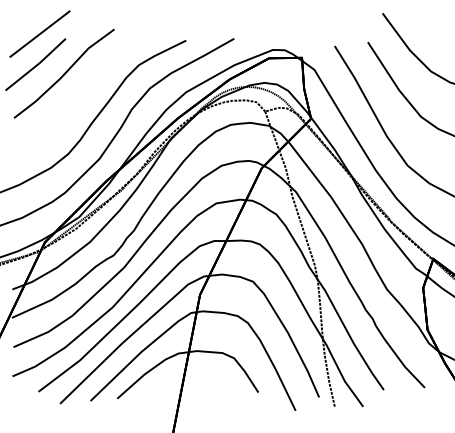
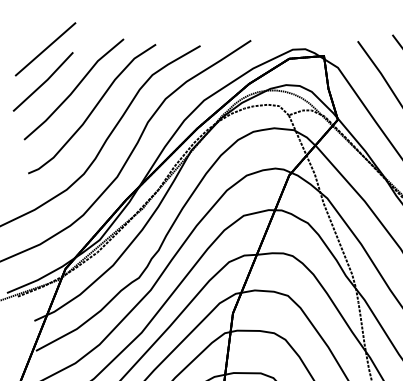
curve: (80, 93) -> (92, 109), added

